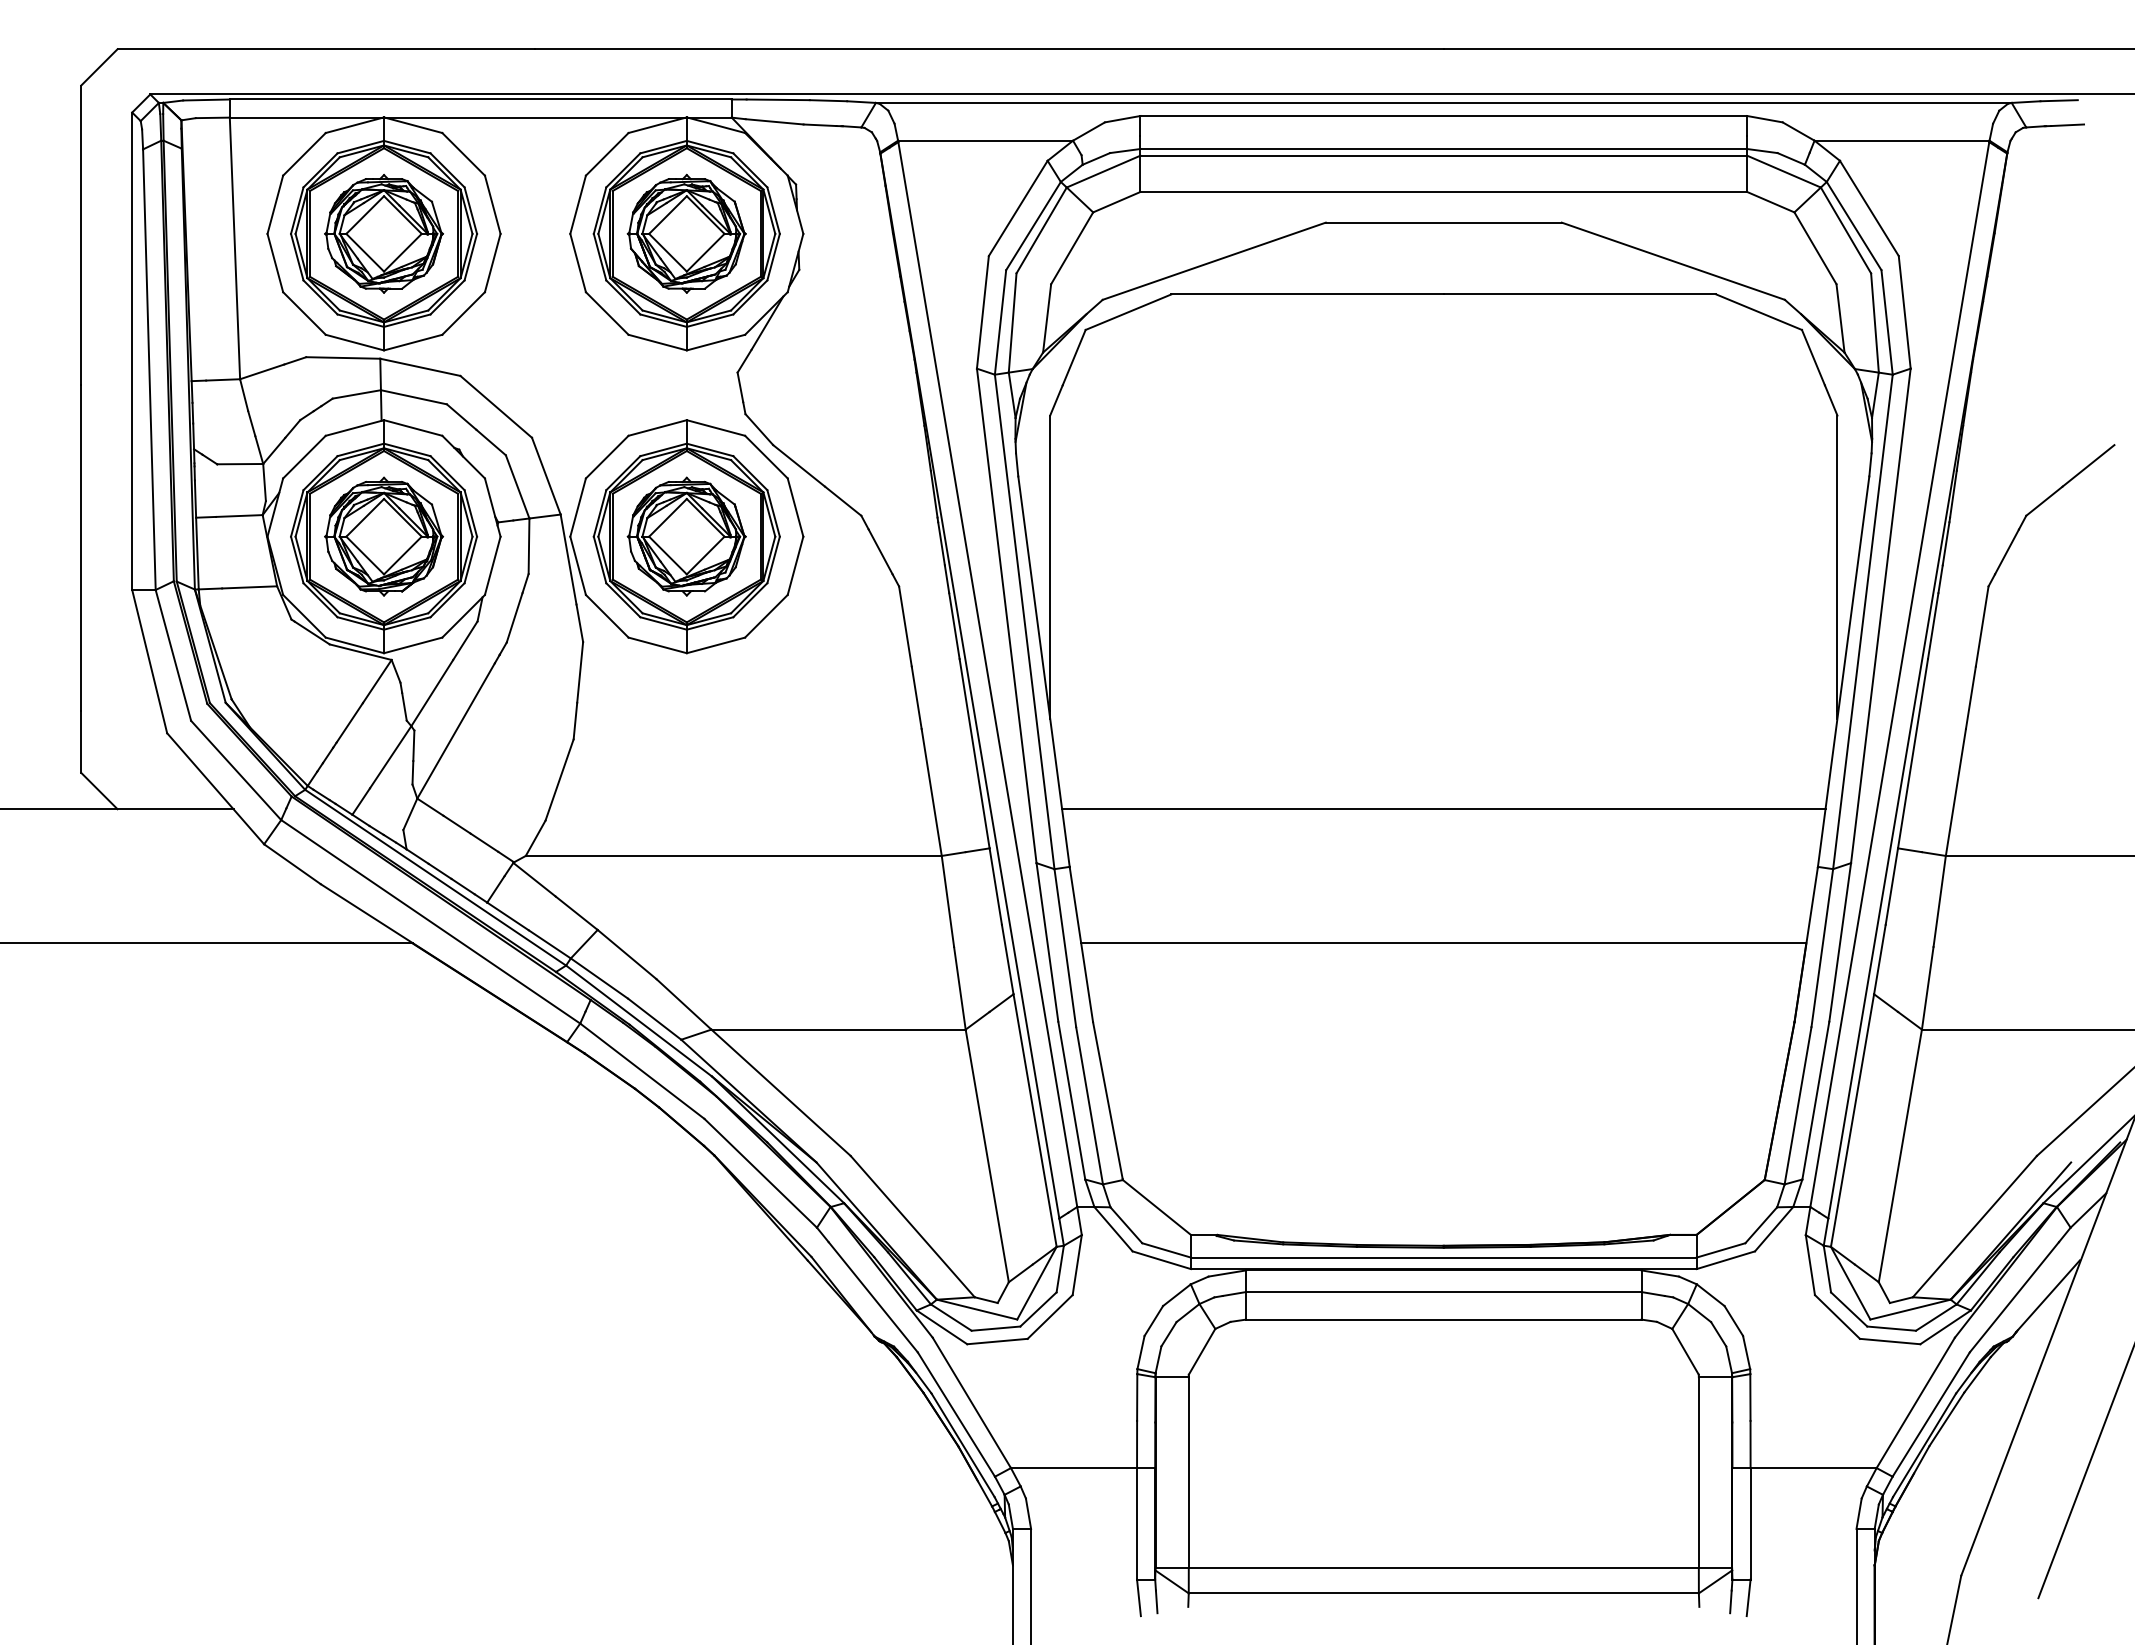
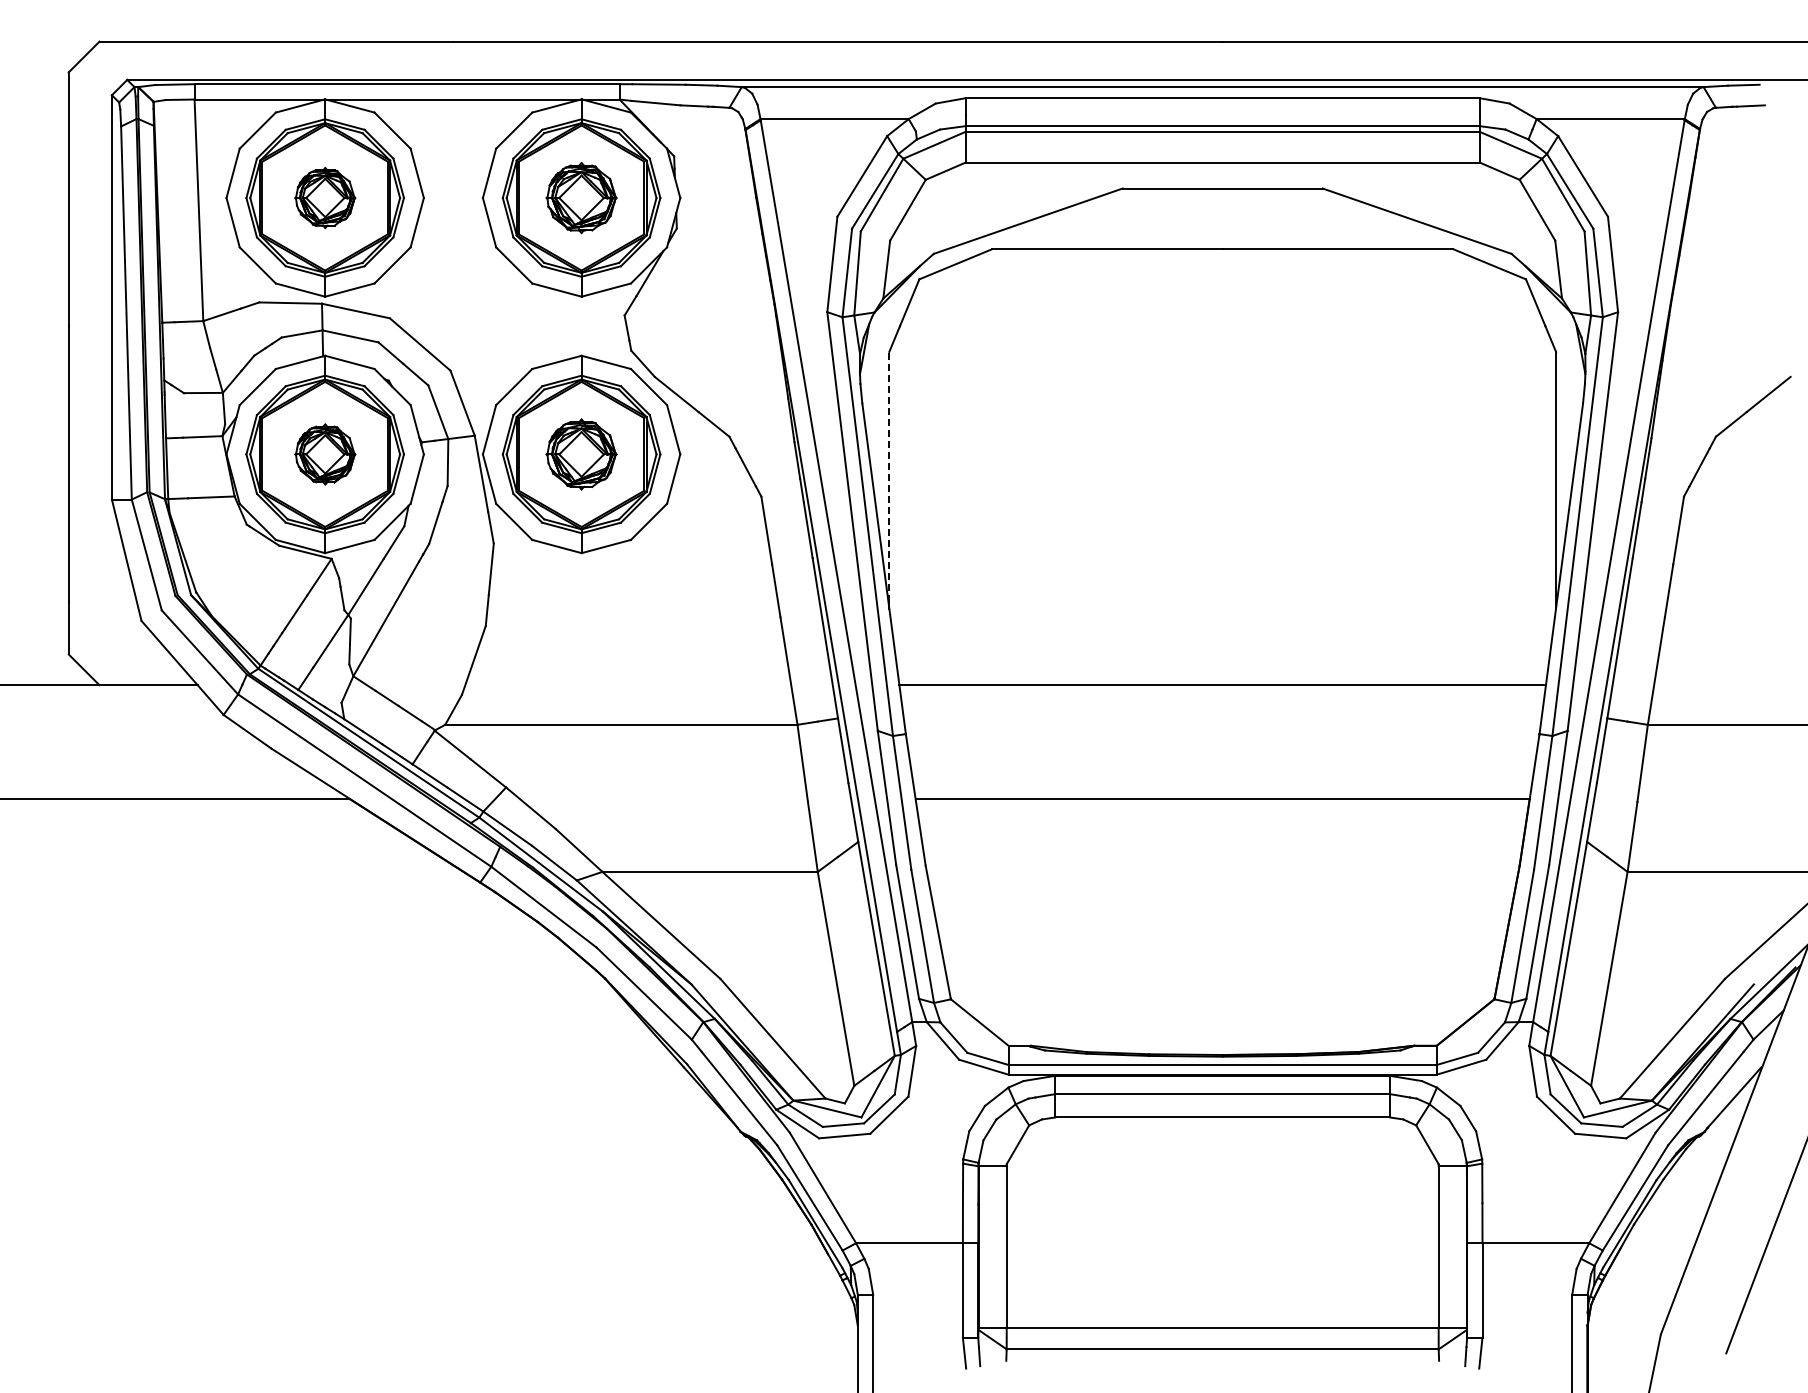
part: (384, 233) -> (325, 197), size x0.6
part: (686, 233) -> (581, 197), size x0.7
part: (384, 536) -> (325, 454), size x0.6
part: (686, 536) -> (581, 454), size x0.7
line: (1050, 562) -> (889, 476), solid -> dashed

